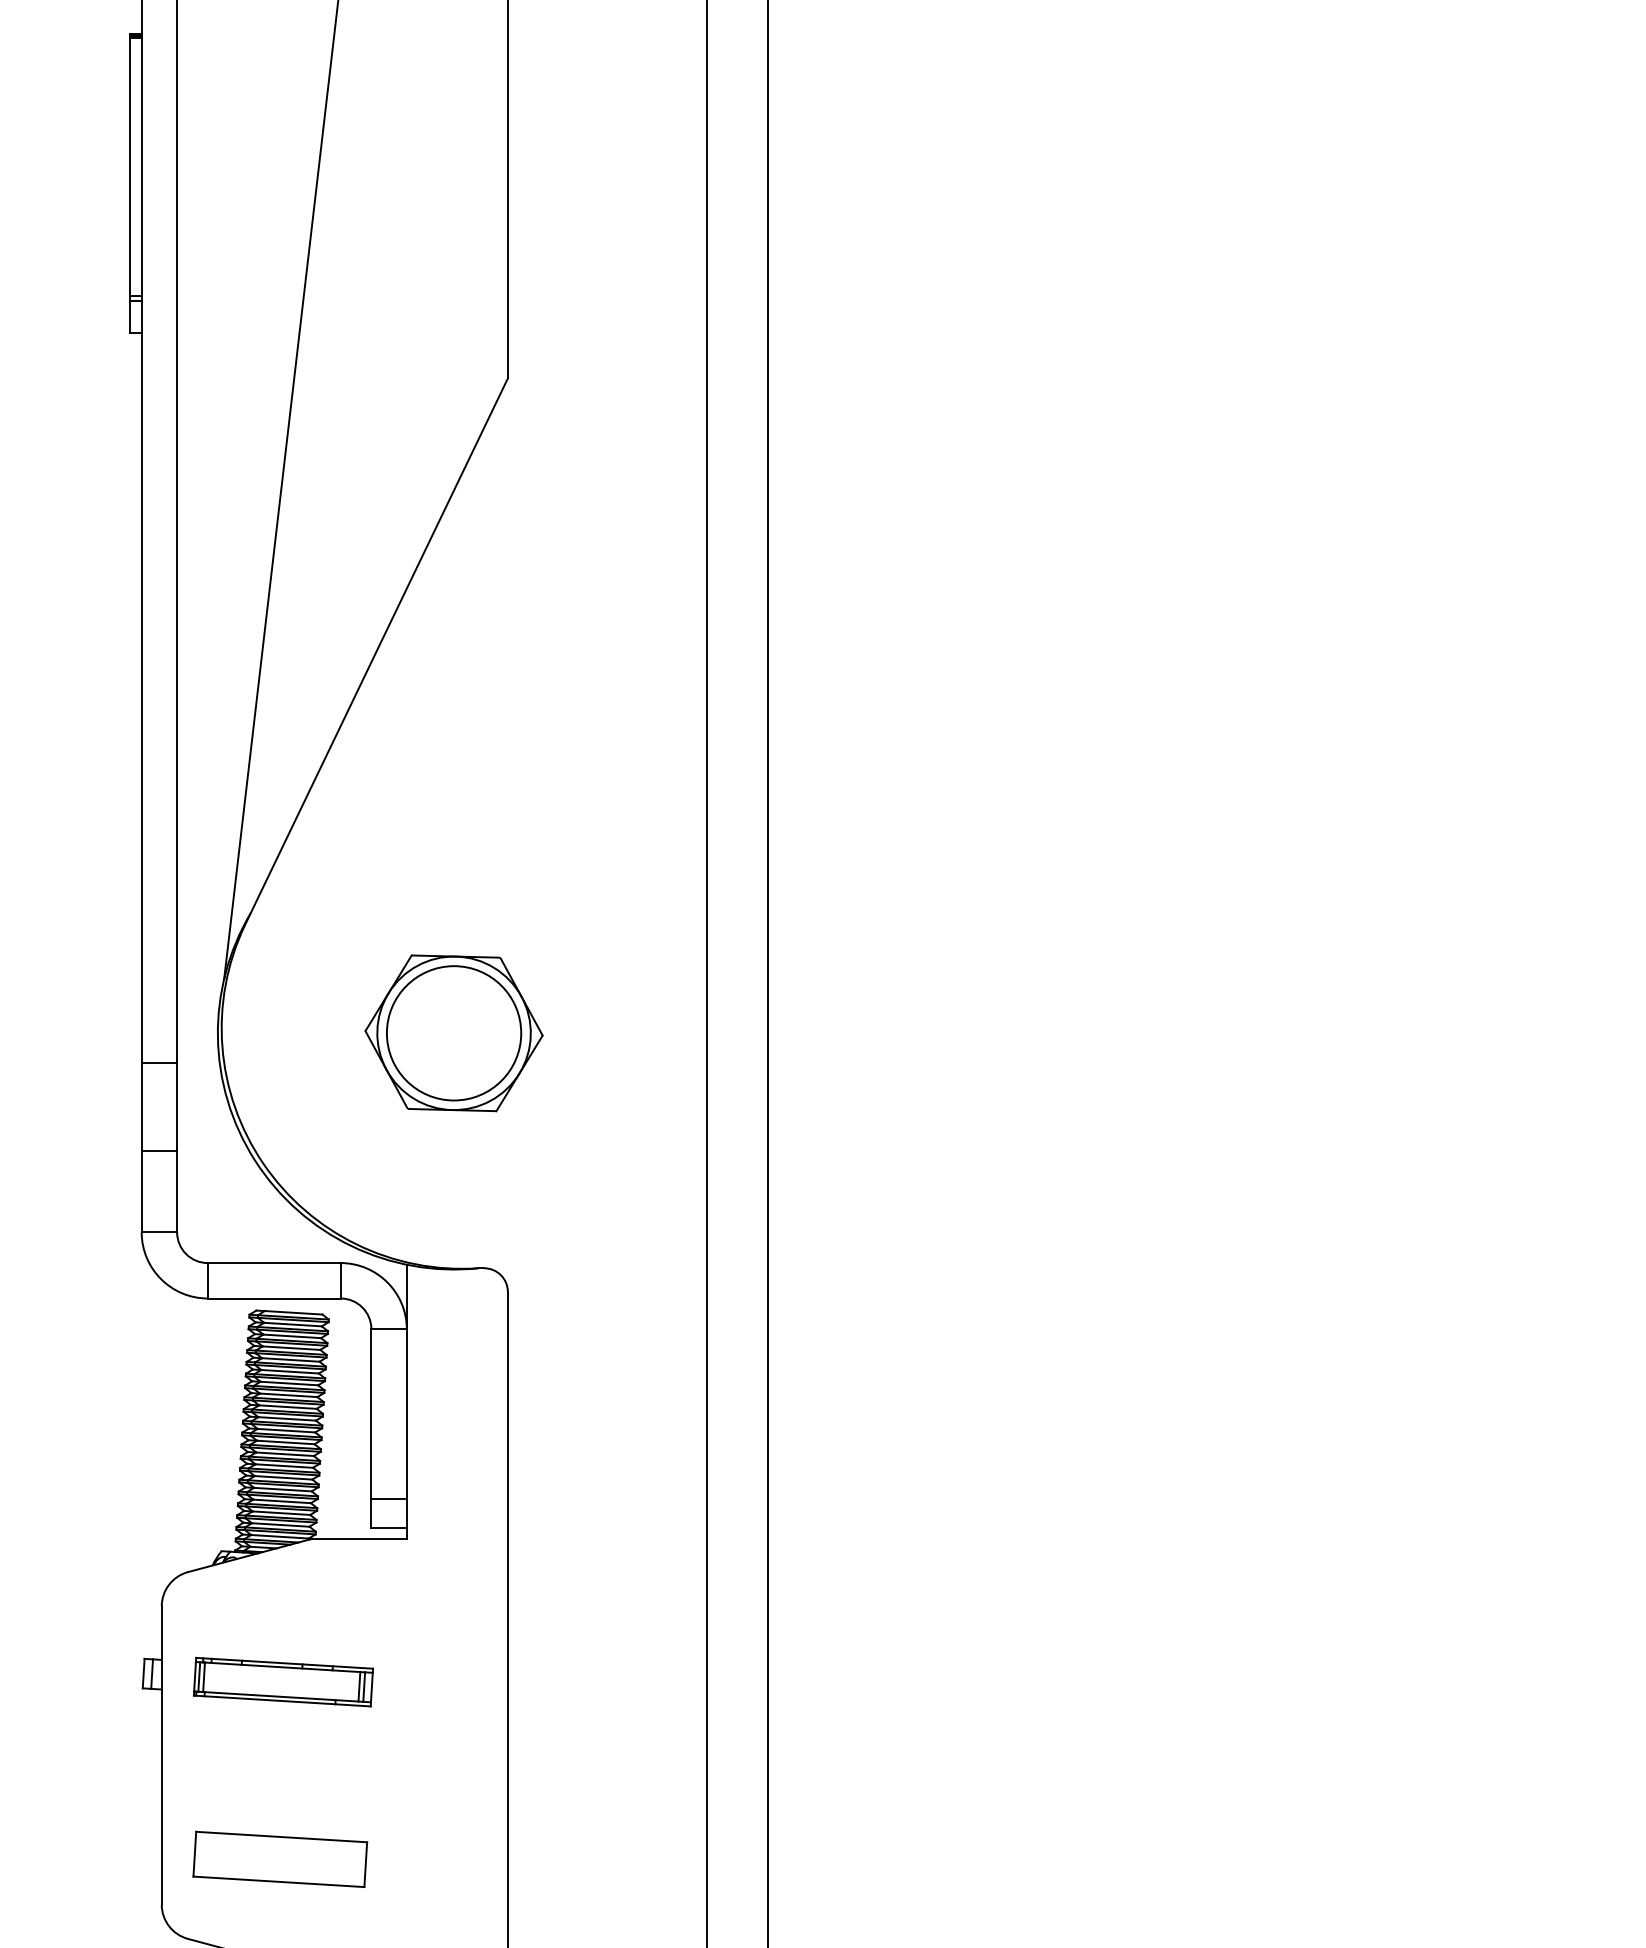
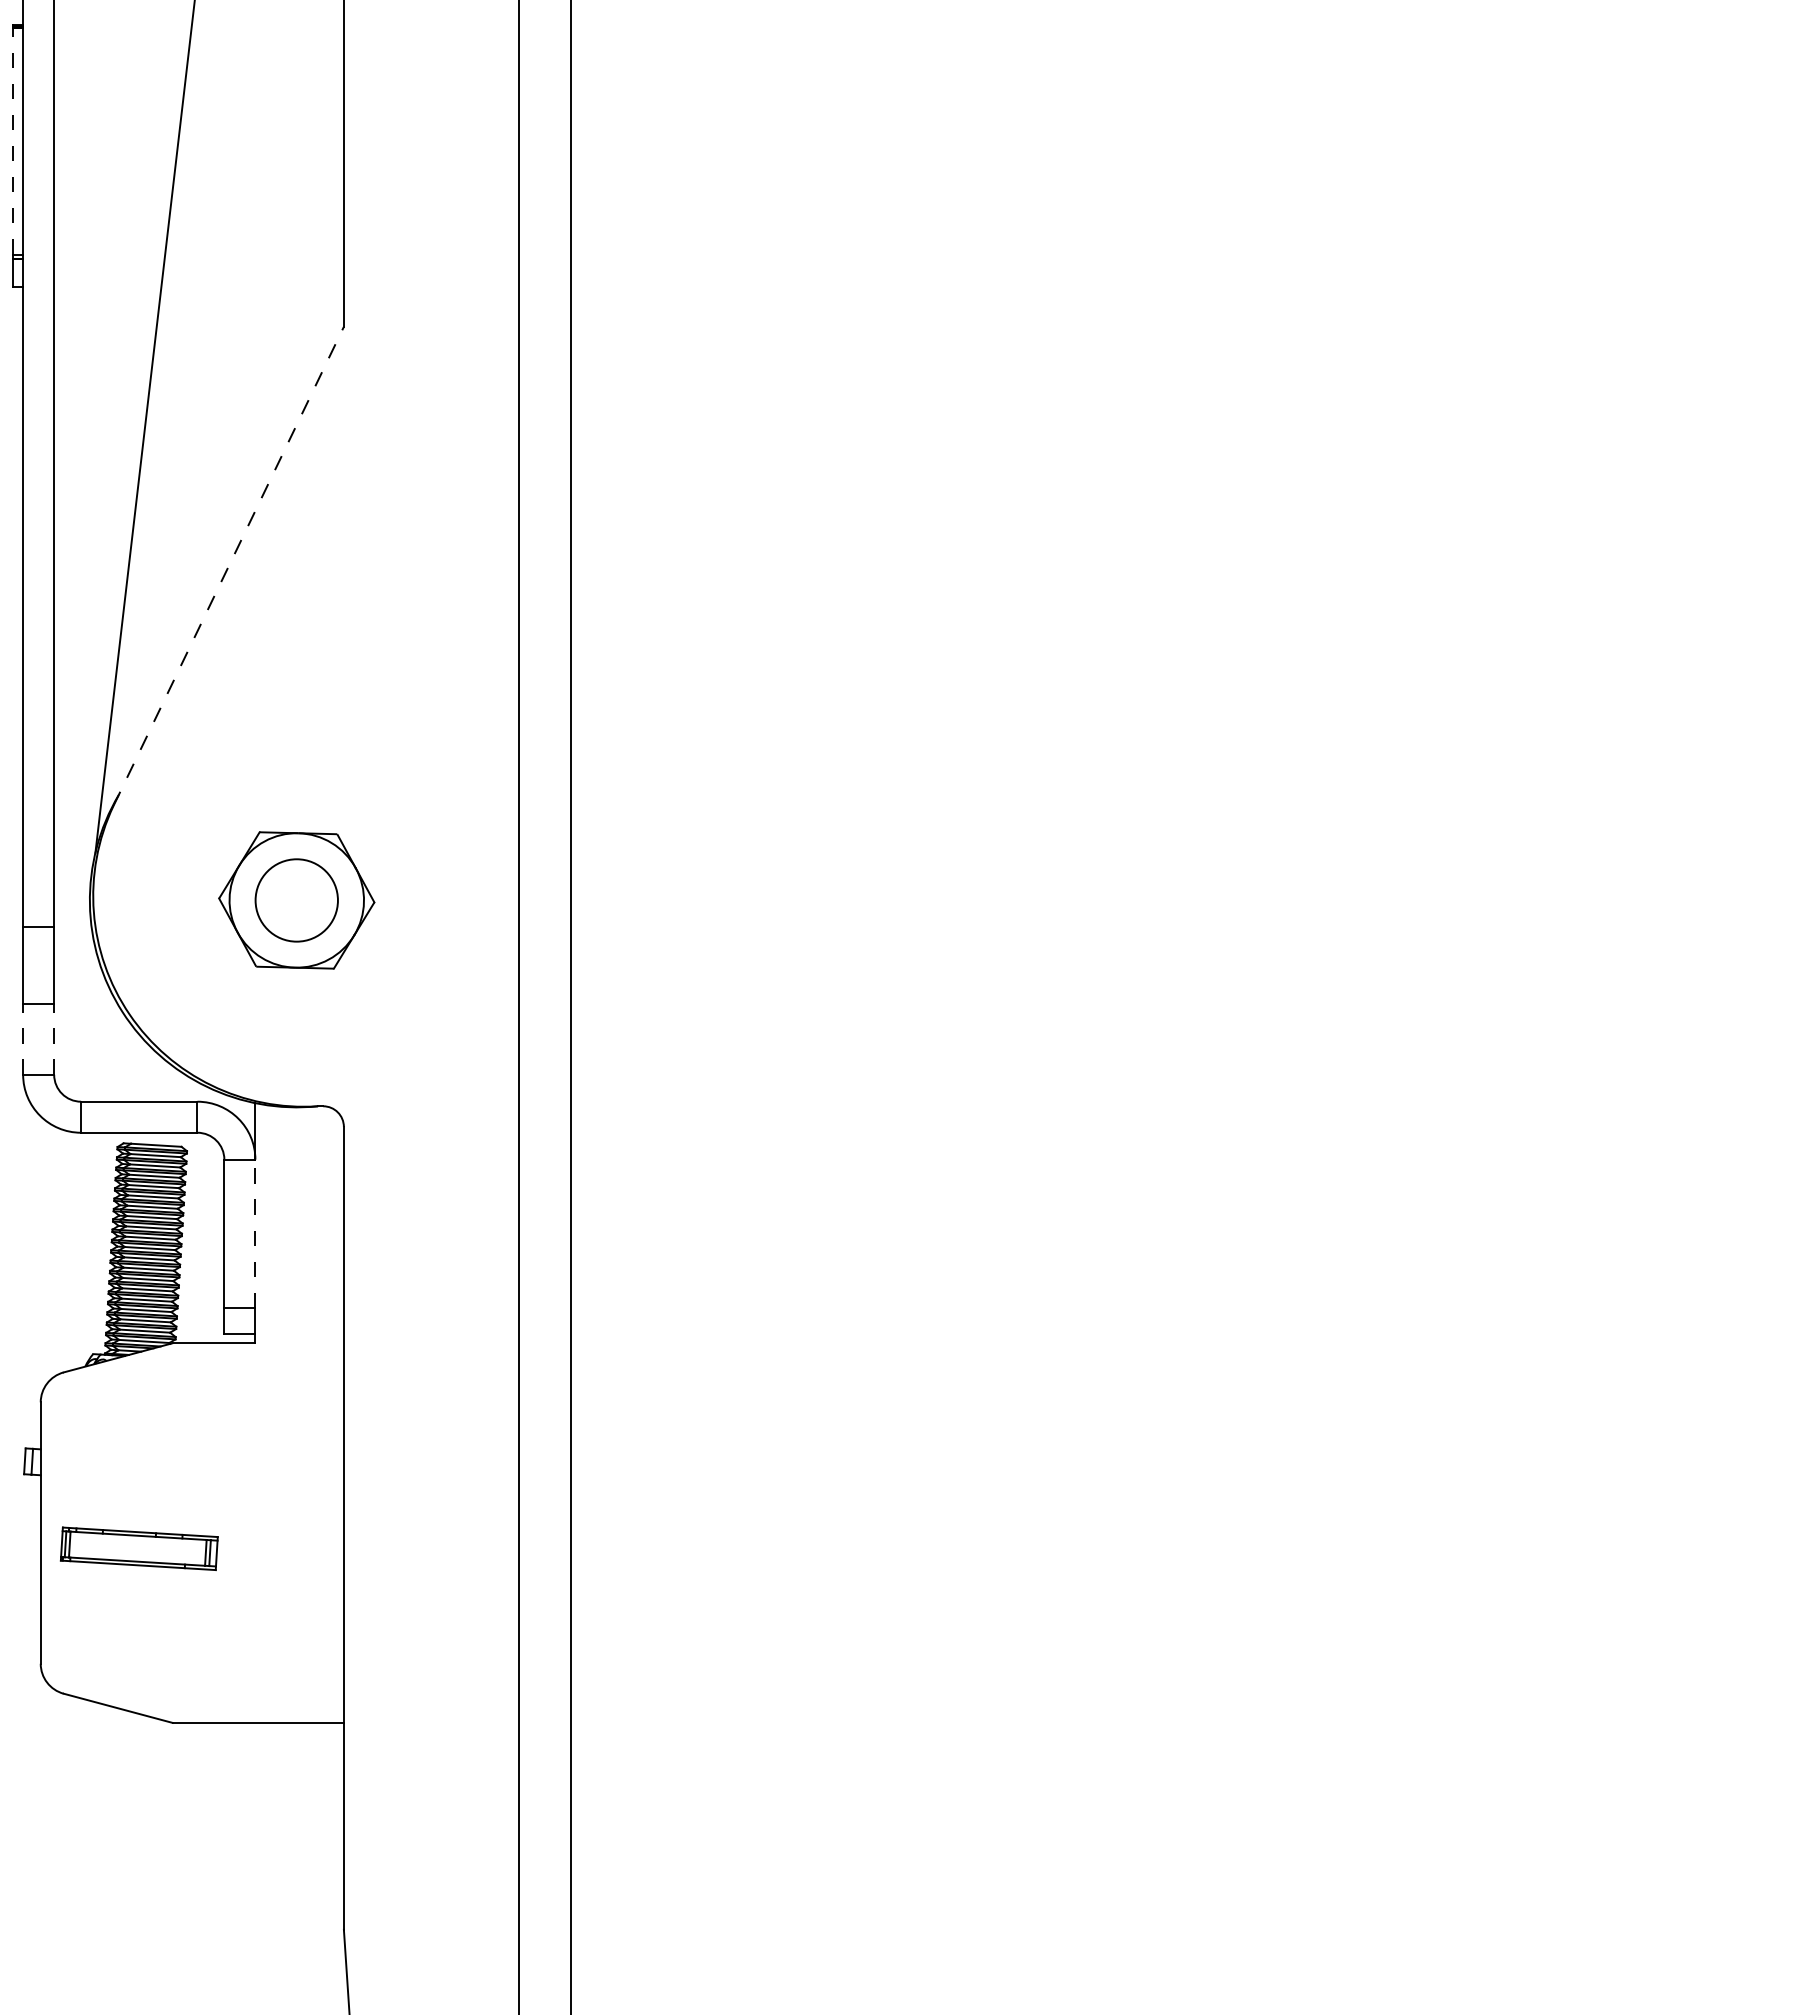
line: (129, 165) -> (12, 140), solid -> dashed
line: (376, 652) -> (228, 566), solid -> dashed
circle: (453, 1033) -> (296, 900), size x0.7
line: (142, 1192) -> (23, 1039), solid -> dashed
line: (177, 1192) -> (54, 1039), solid -> dashed
line: (406, 1413) -> (255, 1233), solid -> dashed
part: (282, 1681) -> (138, 1548), moved
part: (280, 1858) -> (144, 1623), removed

